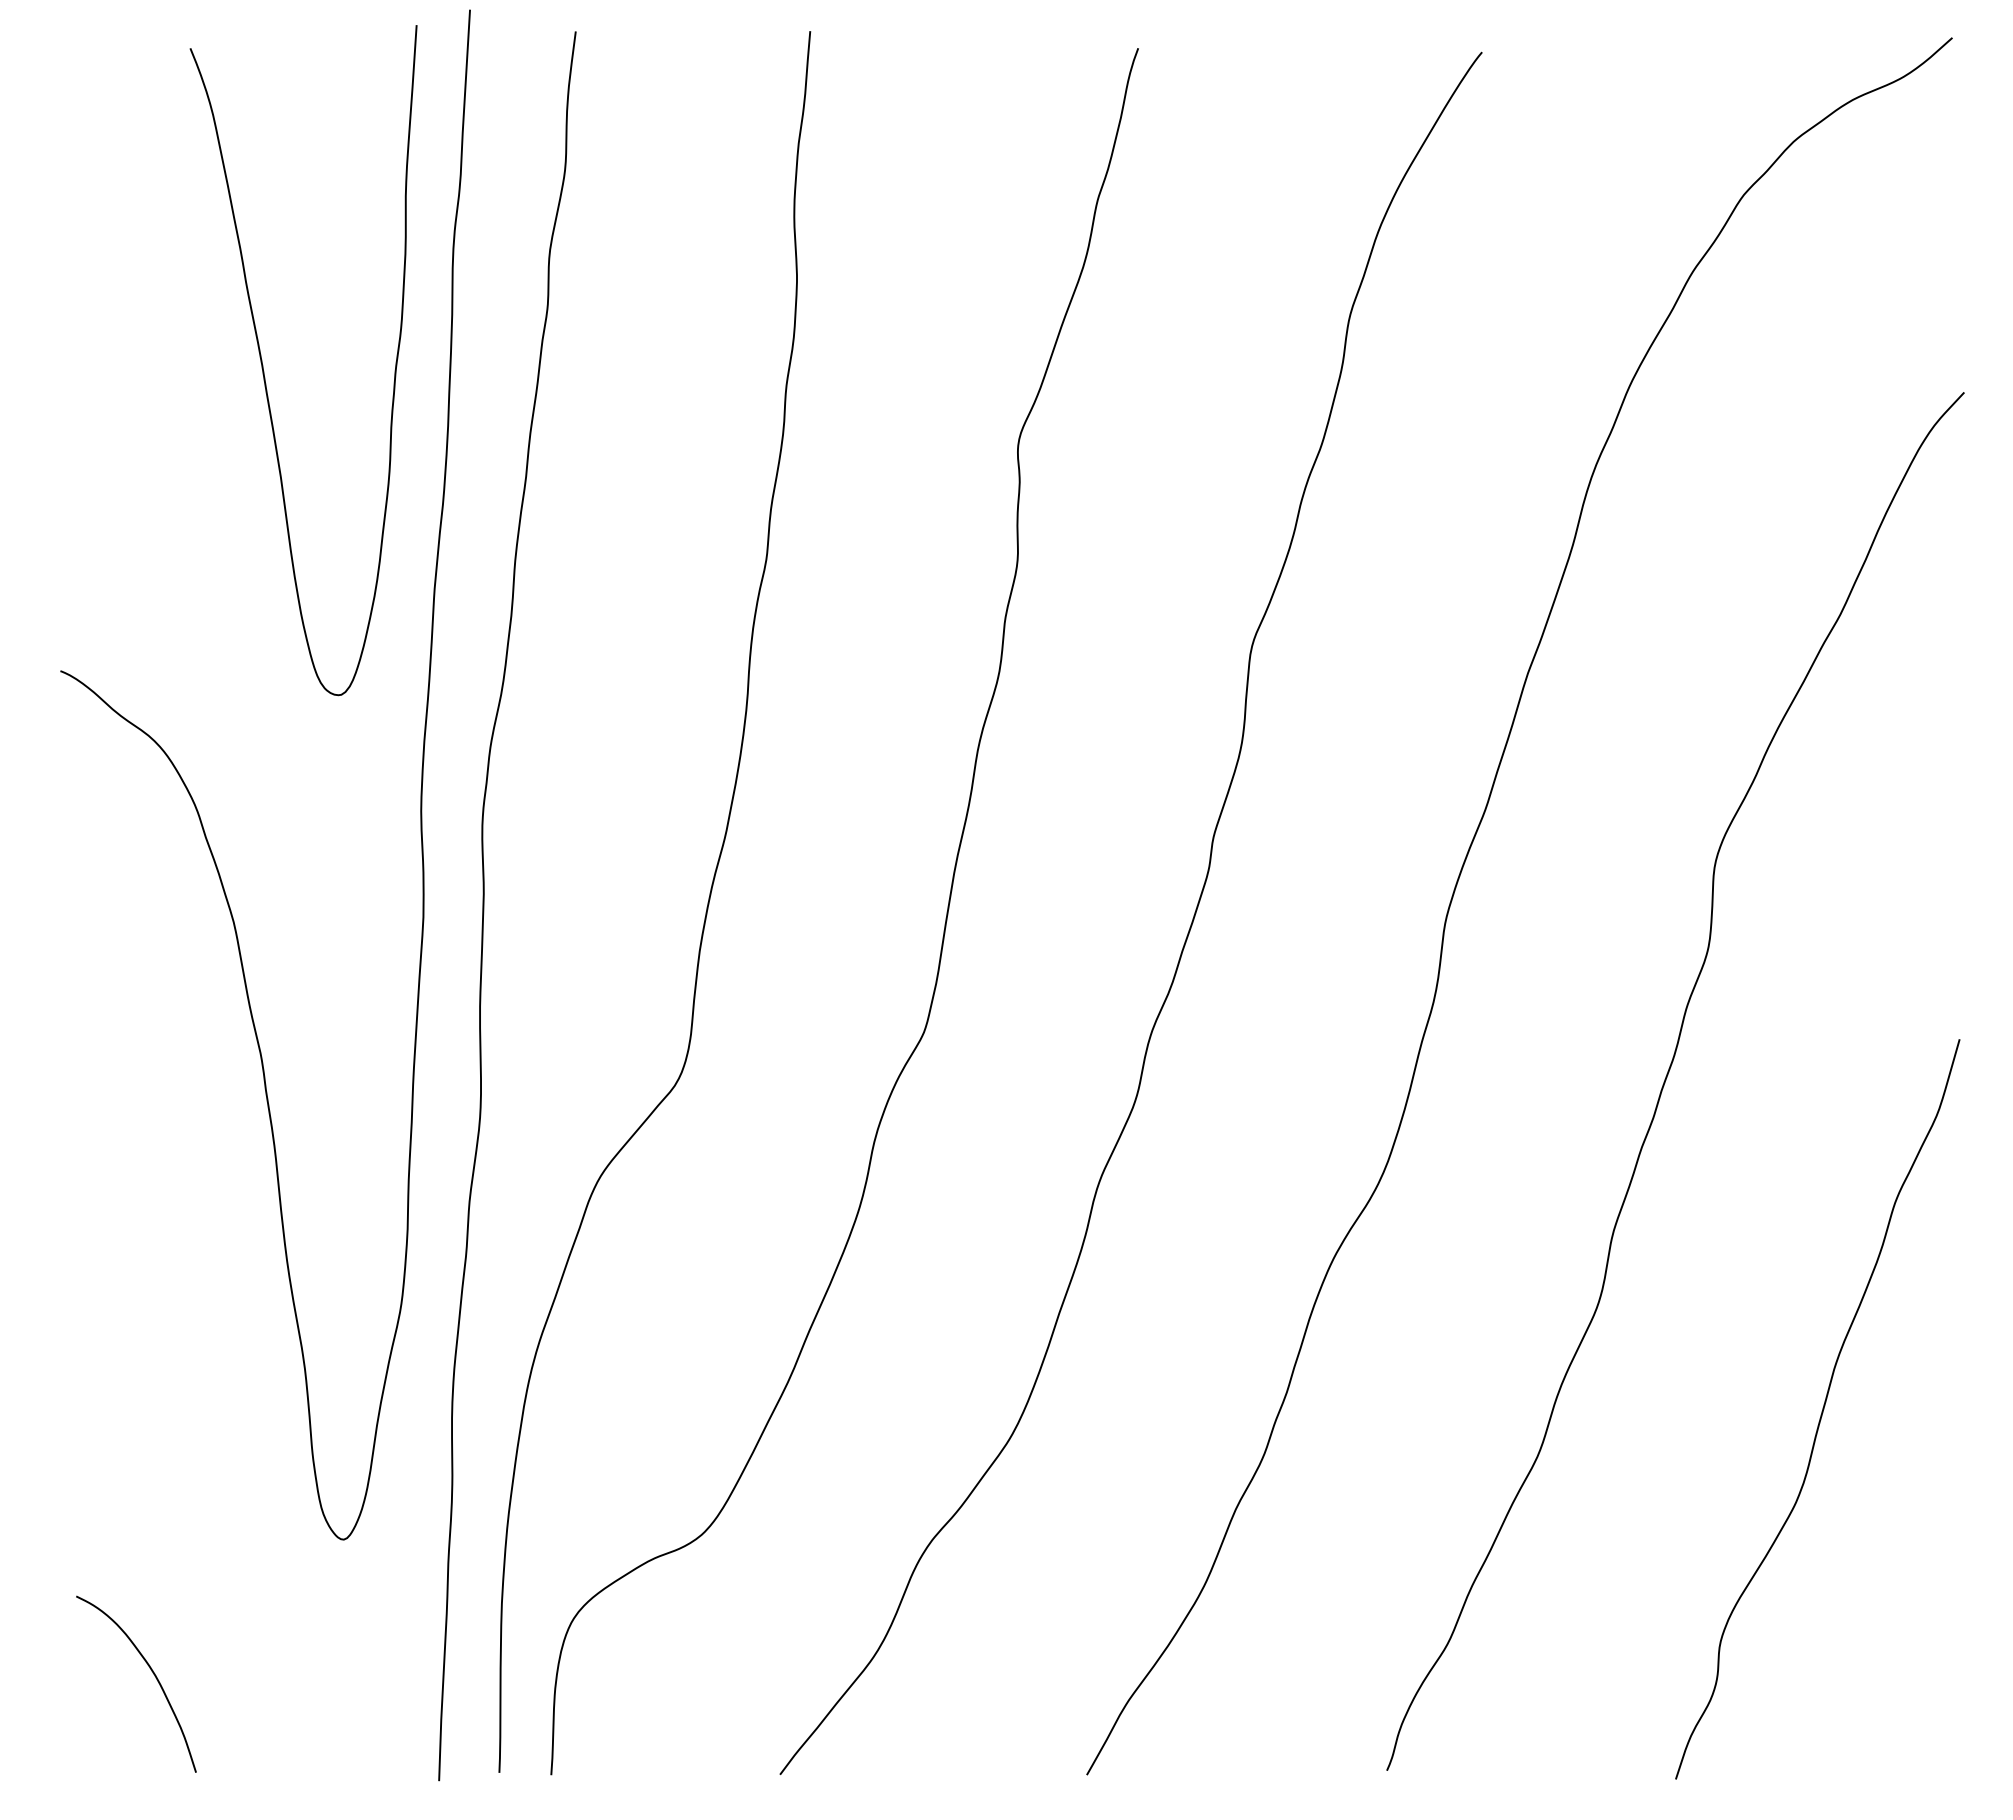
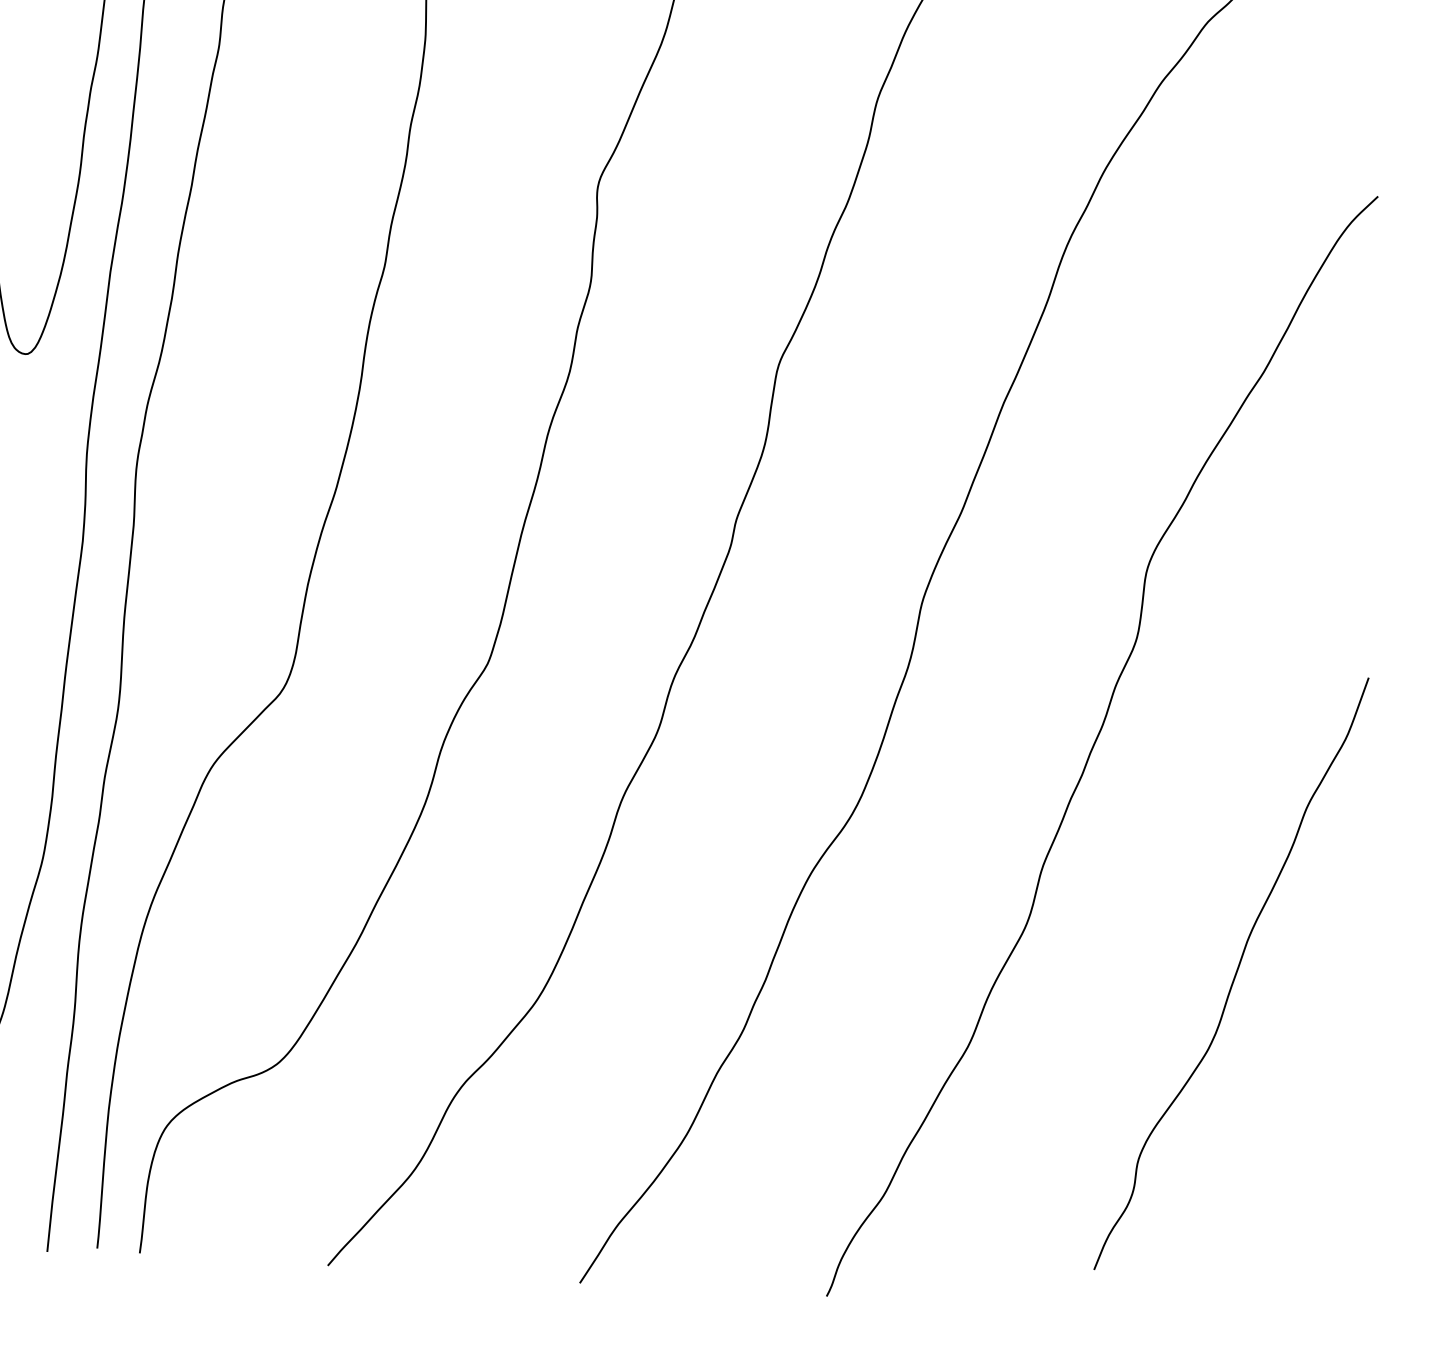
curve: (1821, 1411) -> (1234, 975), moved

